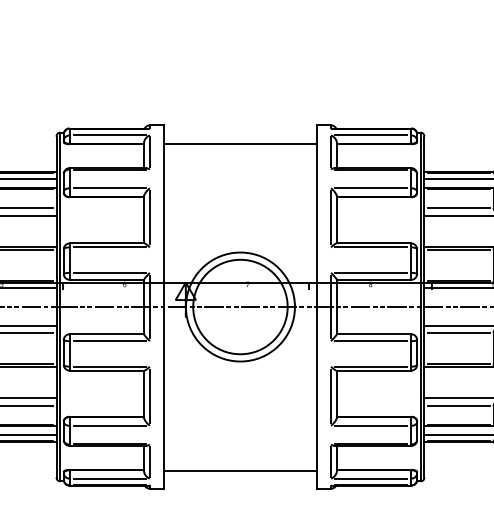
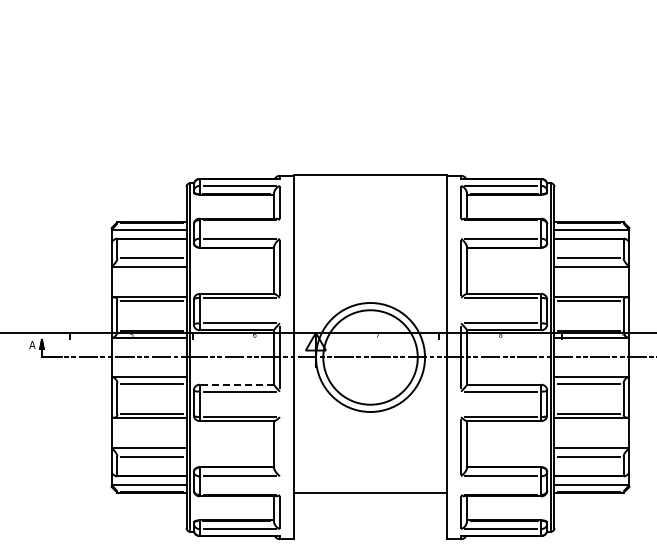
line: (240, 144) -> (370, 175), moved
line: (106, 334) -> (236, 384), solid -> dashed
line: (149, 396) -> (279, 446), removed
line: (240, 471) -> (370, 493), moved

